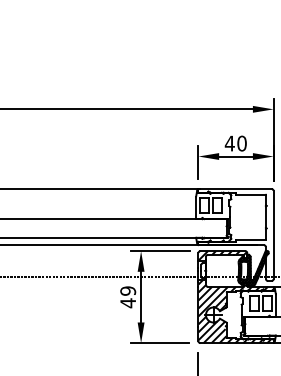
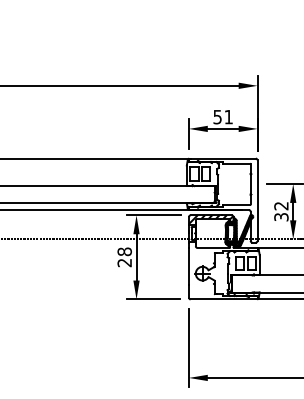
text: (236, 142) -> (223, 116), 40 -> 51
text: (127, 297) -> (124, 257), 49 -> 28
hatch: (235, 311) -> (222, 270), removed

